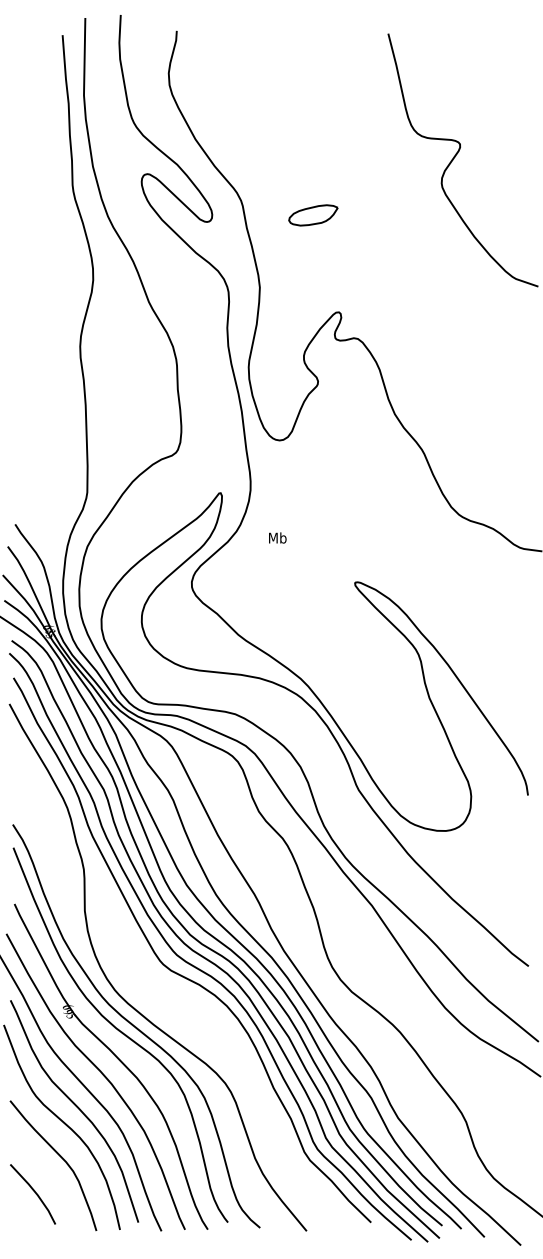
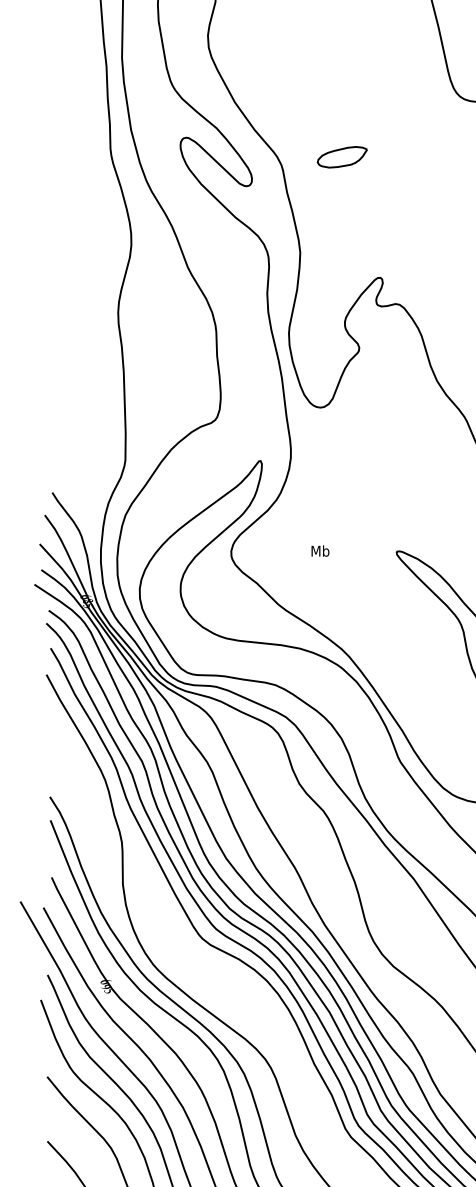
part: (313, 215) -> (342, 157), moved
text: (277, 537) -> (320, 550), moved

